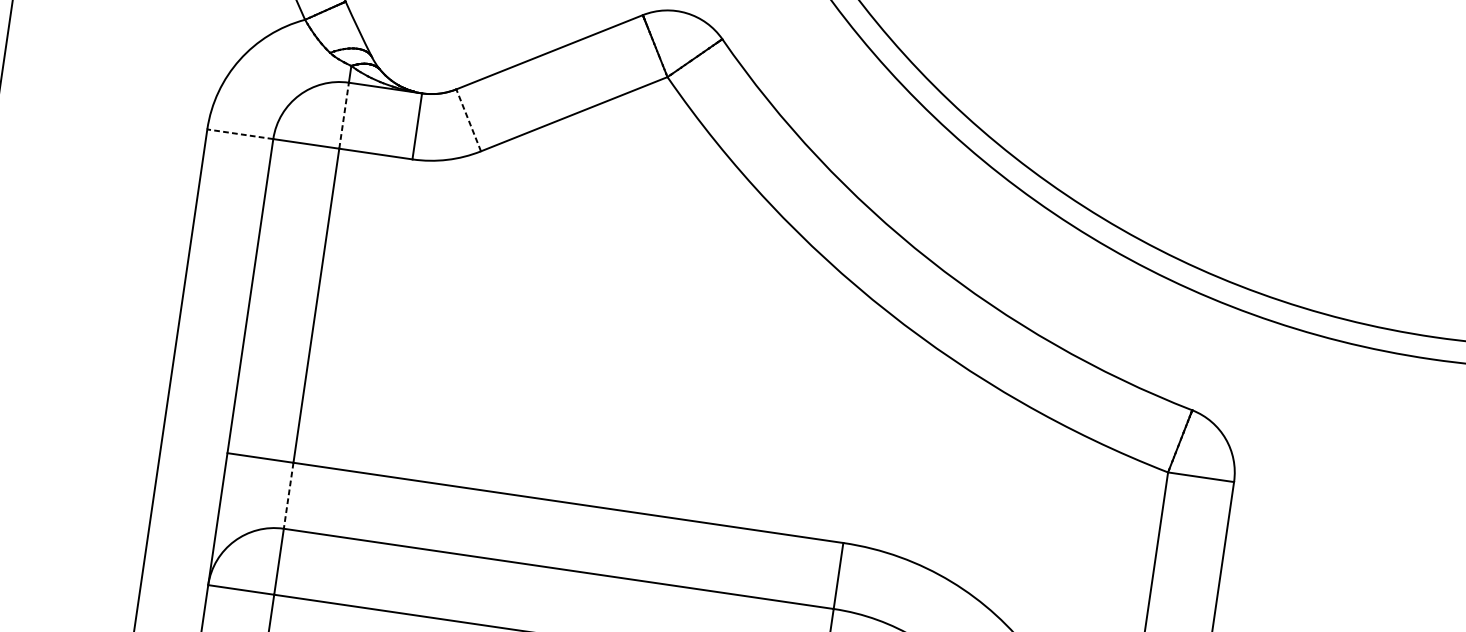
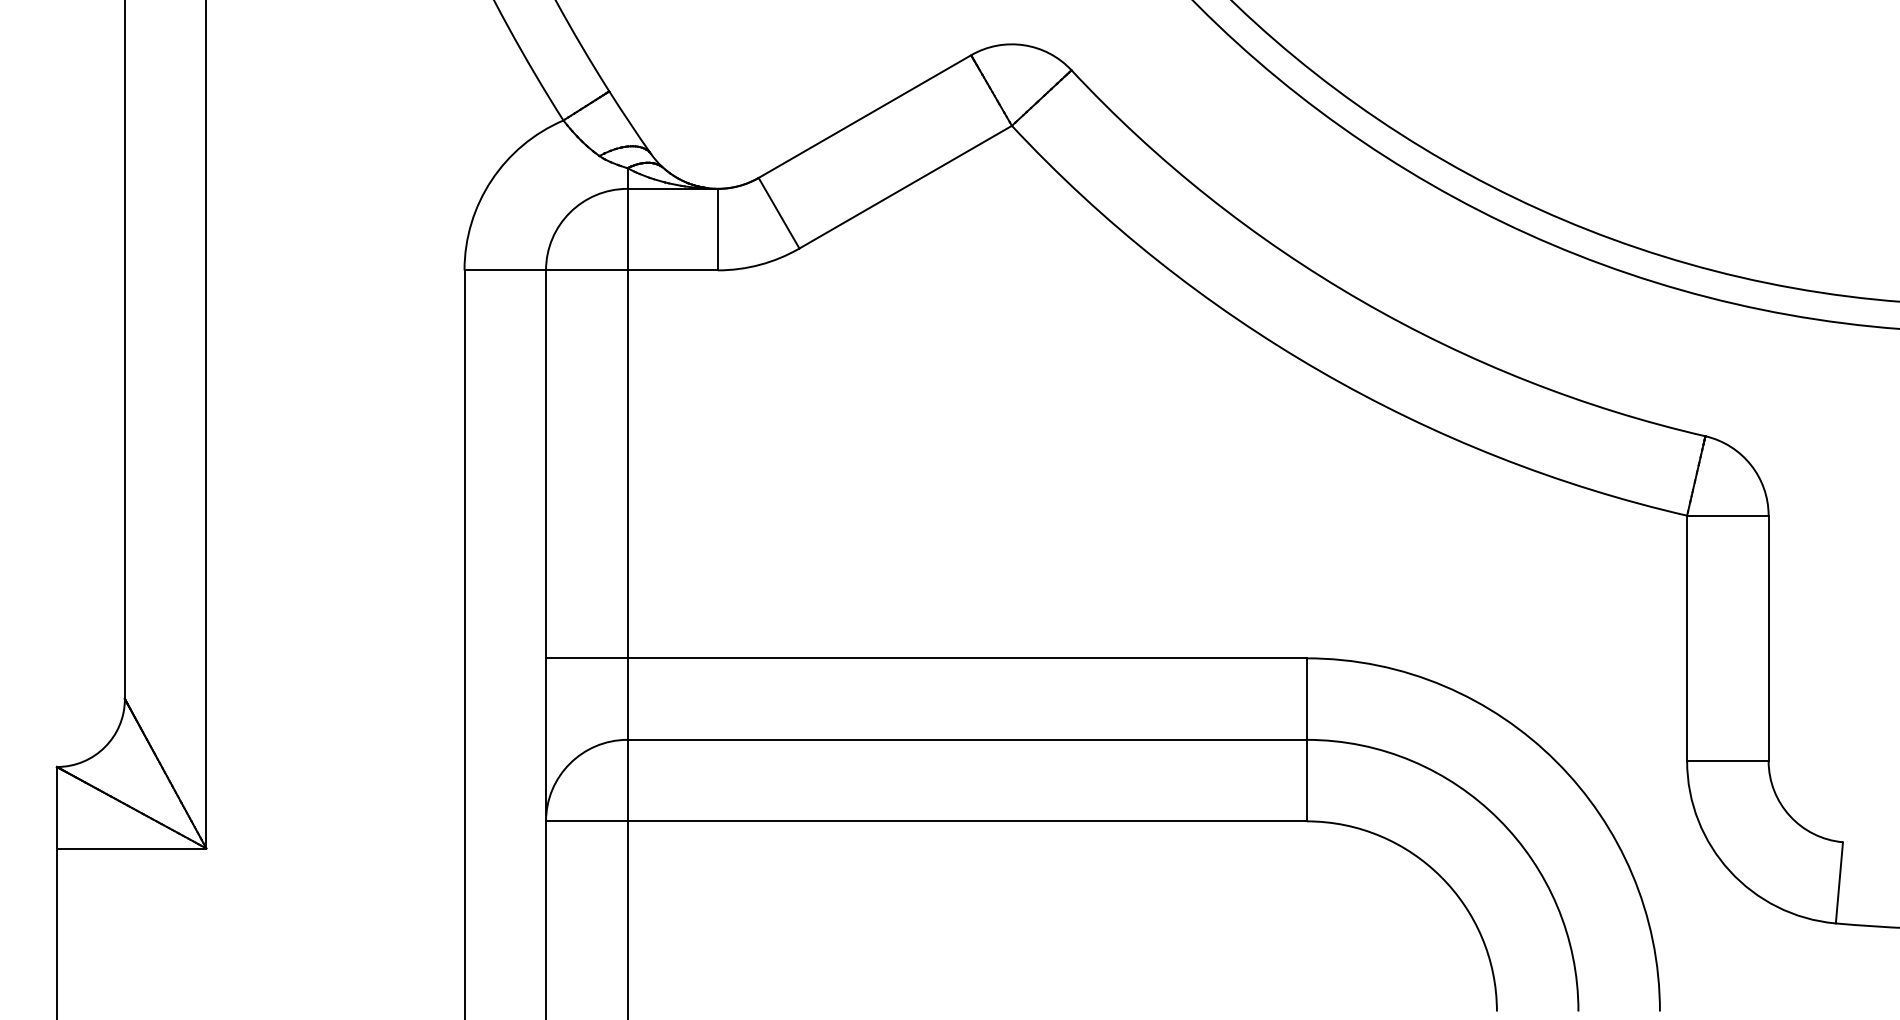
line: (344, 115) -> (627, 229), dashed -> solid
line: (469, 120) -> (779, 213), dashed -> solid
line: (240, 134) -> (505, 270), dashed -> solid
line: (288, 496) -> (627, 699), dashed -> solid

